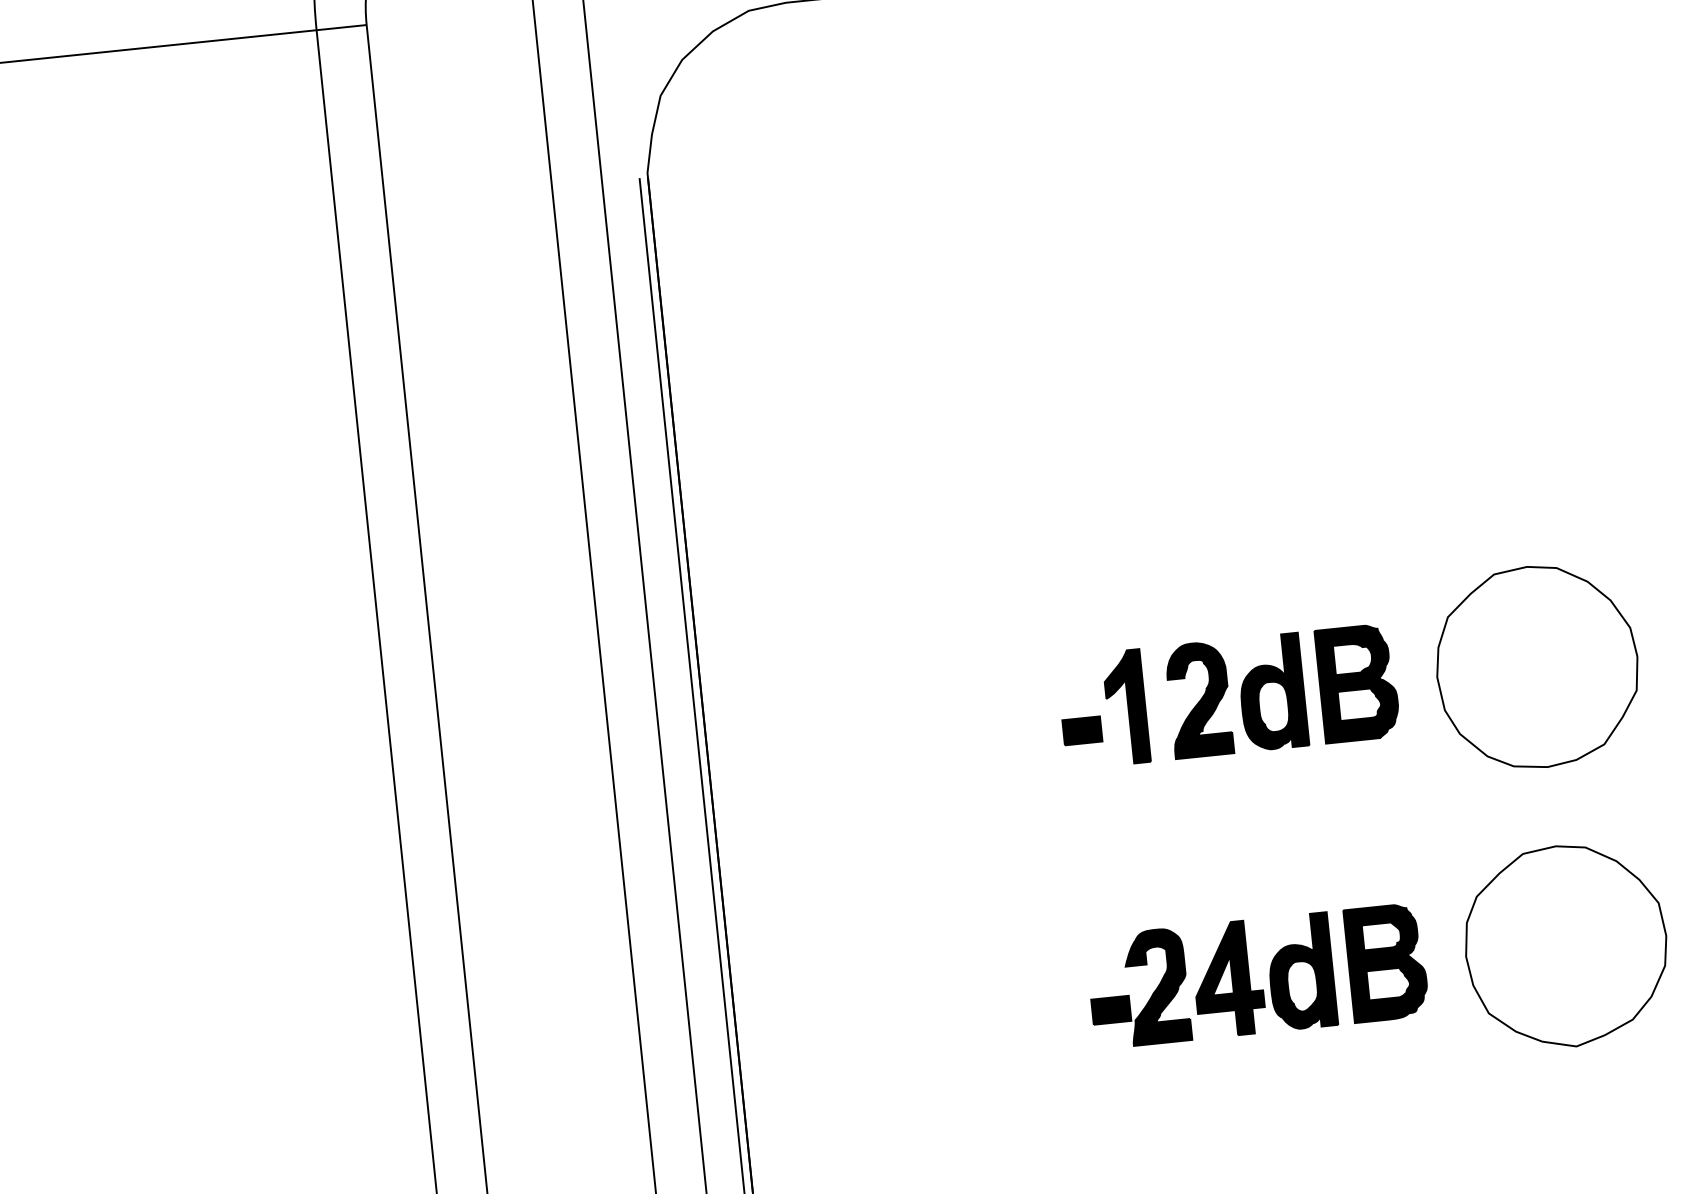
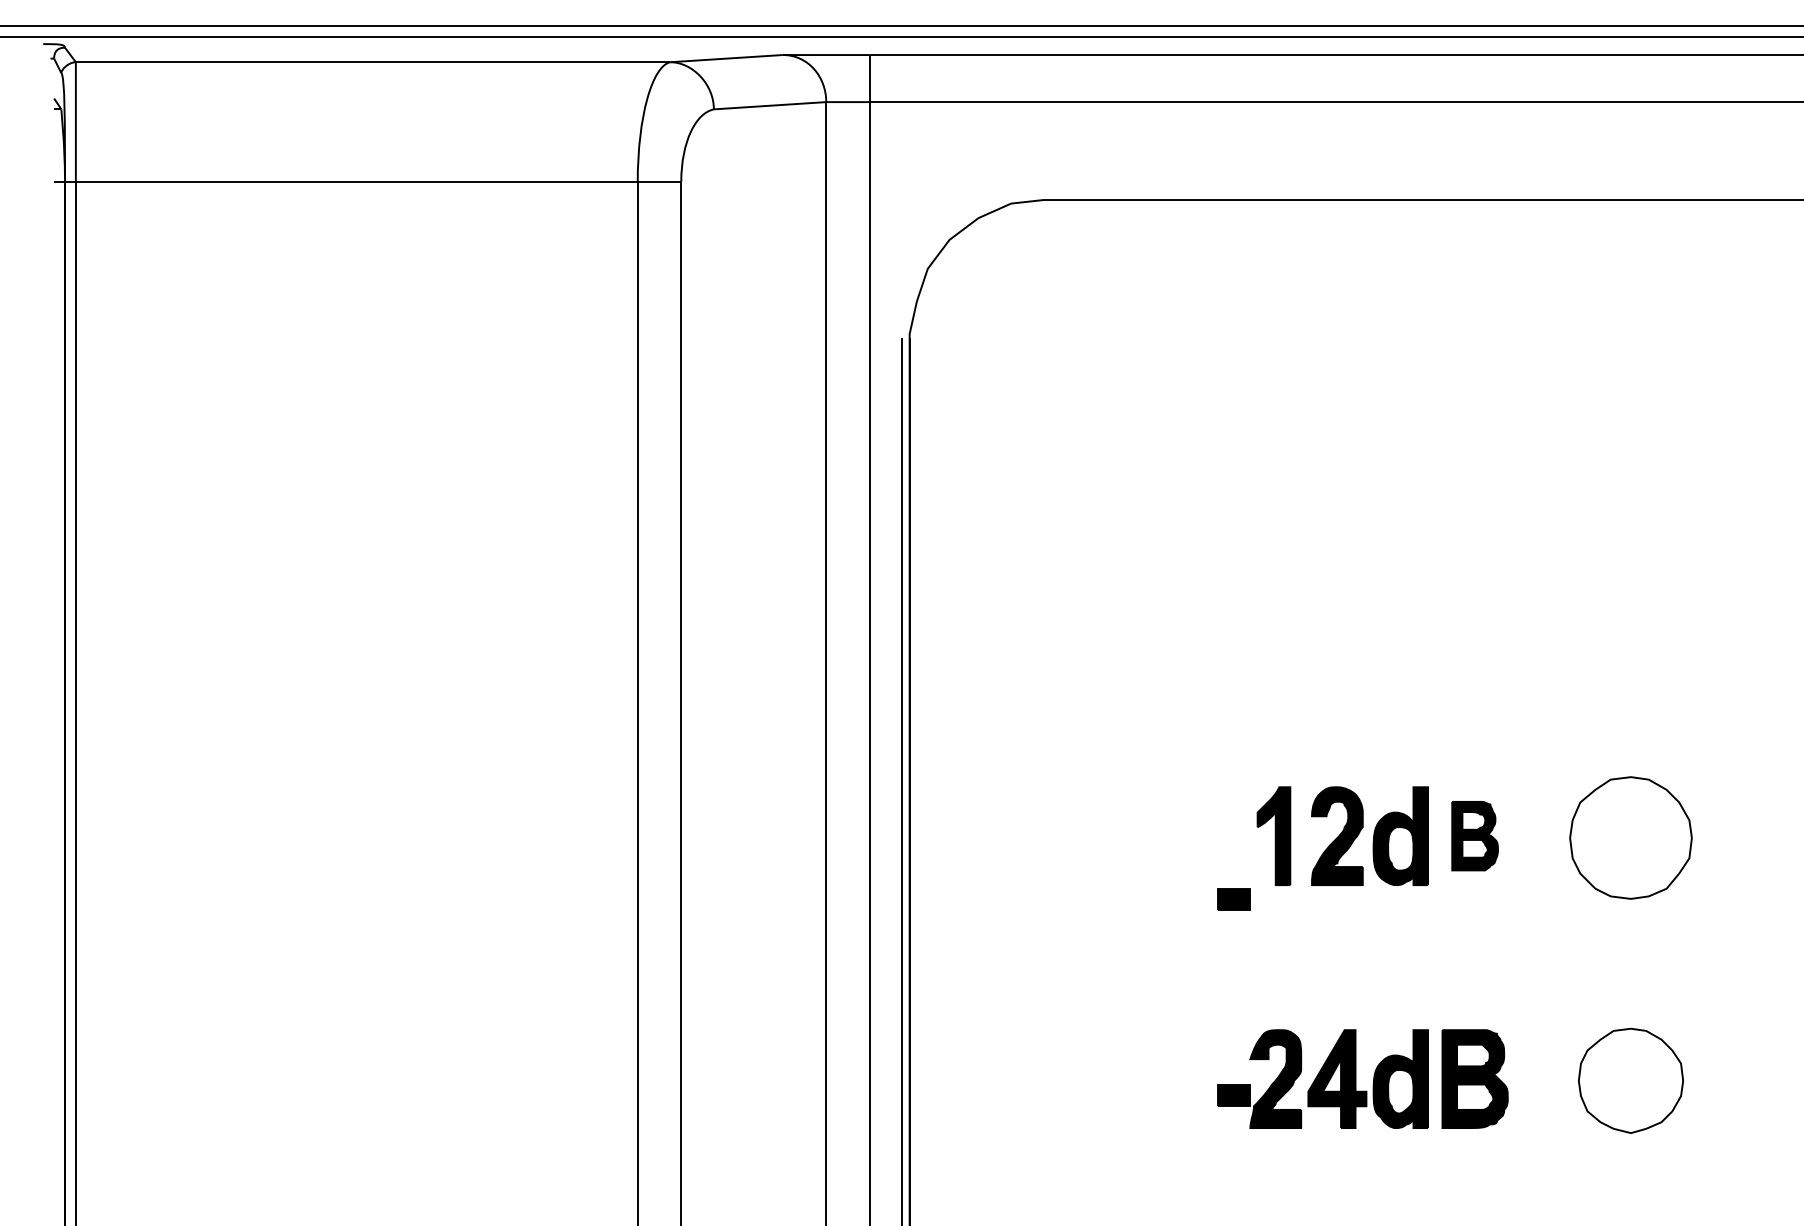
part: (1536, 666) -> (1630, 837), size x0.7
part: (1356, 682) -> (1474, 835), size x0.7
part: (1081, 730) -> (1233, 899), moved
part: (1565, 946) -> (1630, 1080), size x0.6

